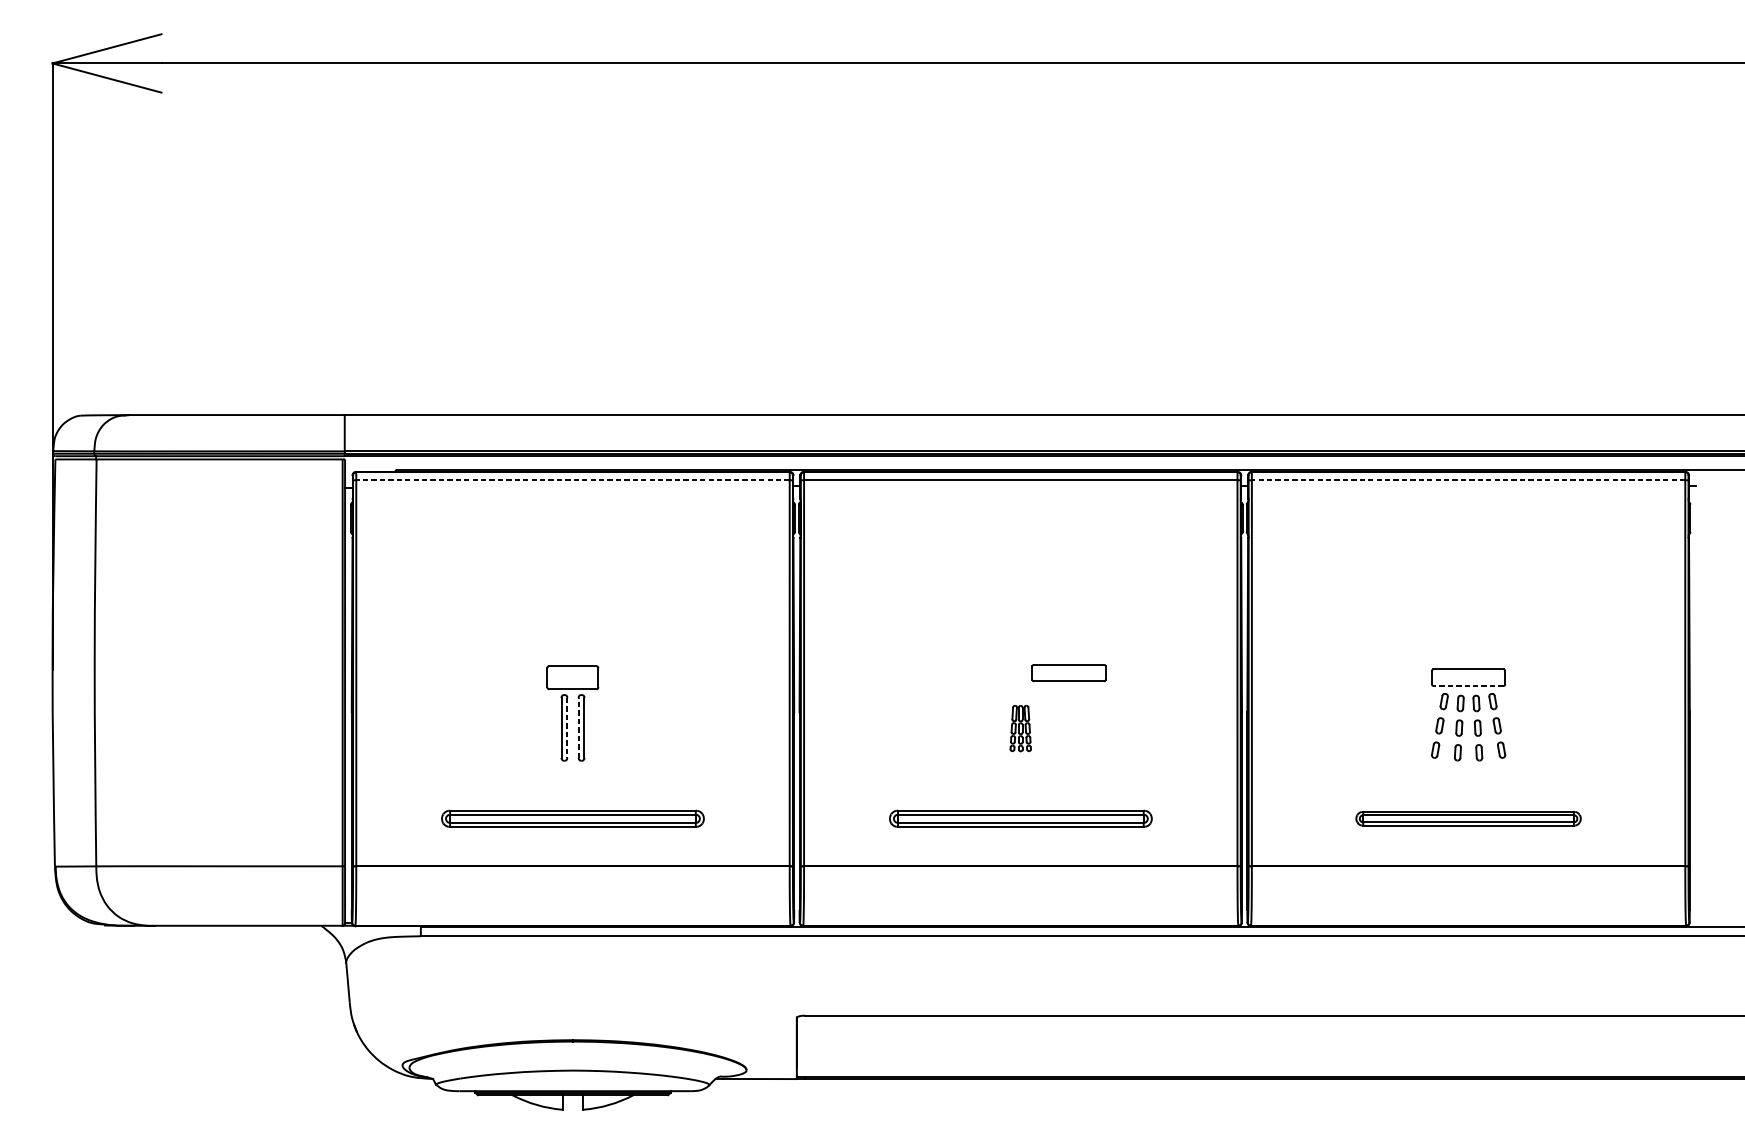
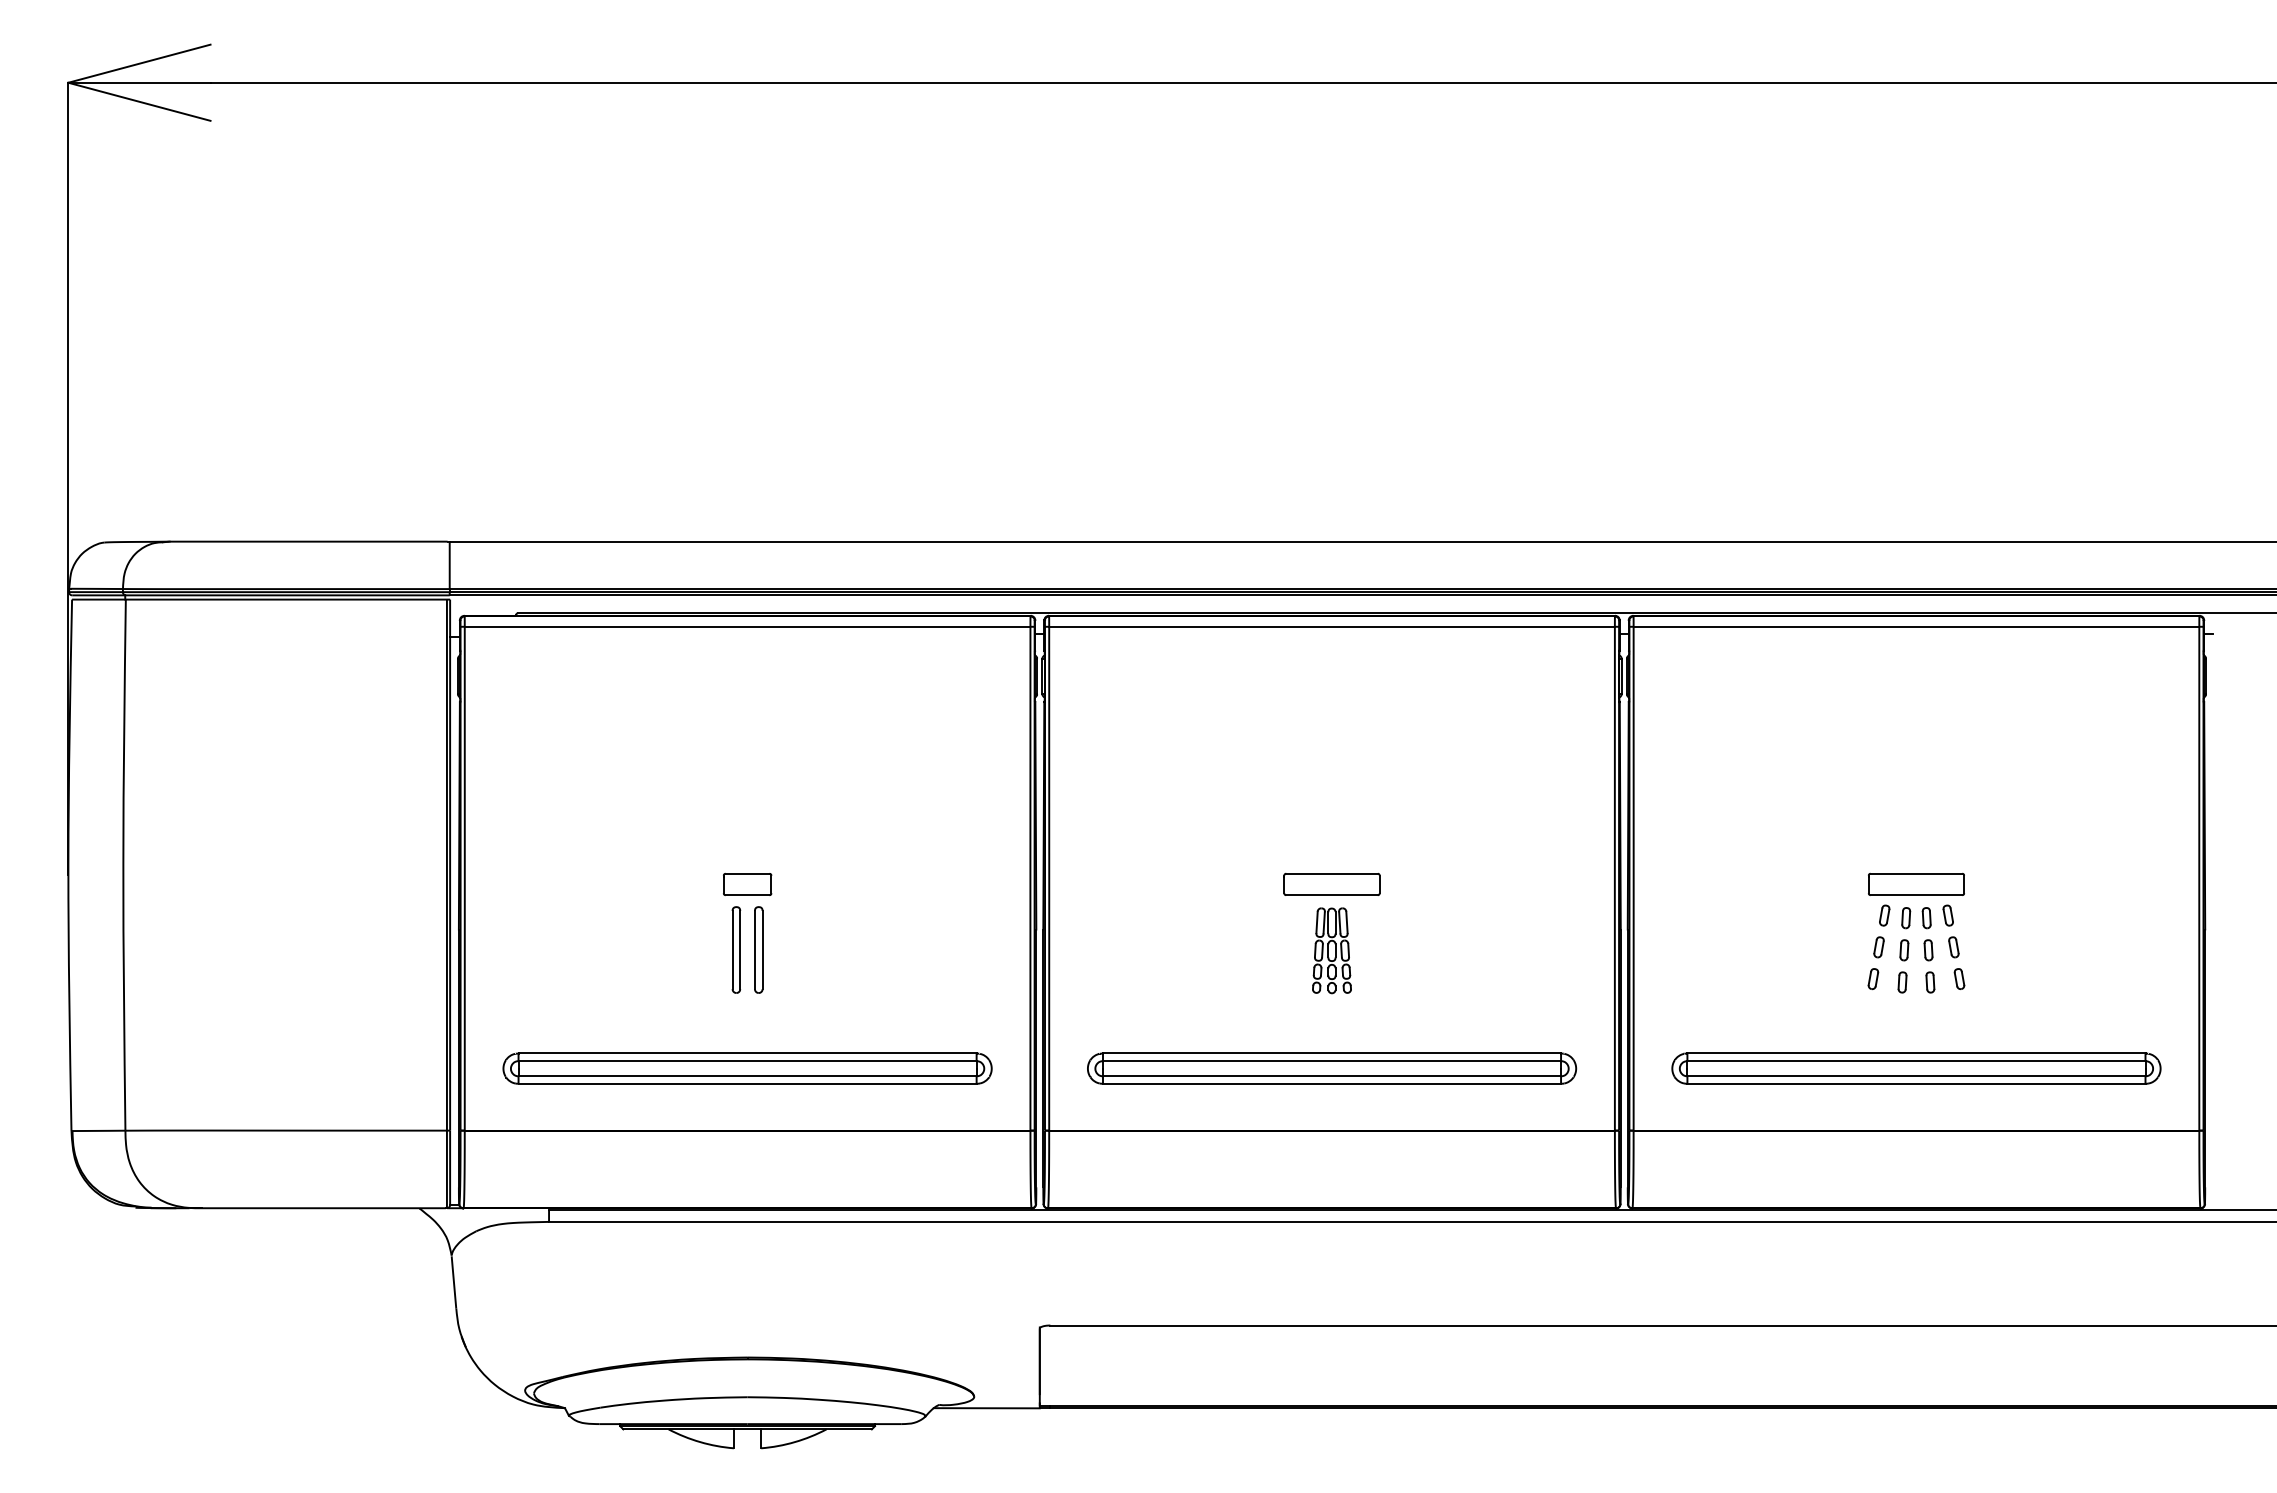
line: (572, 480) -> (747, 626), dashed -> solid
line: (1468, 480) -> (1916, 626), dashed -> solid
part: (1068, 672) -> (1331, 883), moved
part: (572, 677) -> (747, 884), size x0.71
line: (1468, 686) -> (1916, 895), dashed -> solid
line: (578, 727) -> (754, 949), dashed -> solid
line: (567, 728) -> (740, 950), dashed -> solid
part: (1020, 728) -> (1331, 950), size x1.43
part: (572, 818) -> (747, 1068), size x1.43
part: (1021, 818) -> (1332, 1068), size x1.43
part: (1468, 818) -> (1916, 1068), size x1.67

